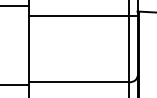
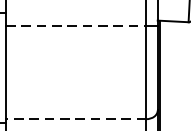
line: (79, 15) -> (76, 26), solid -> dashed
line: (78, 82) -> (75, 119), solid -> dashed

